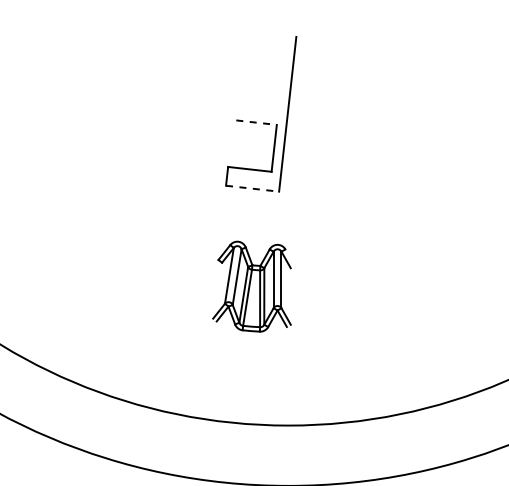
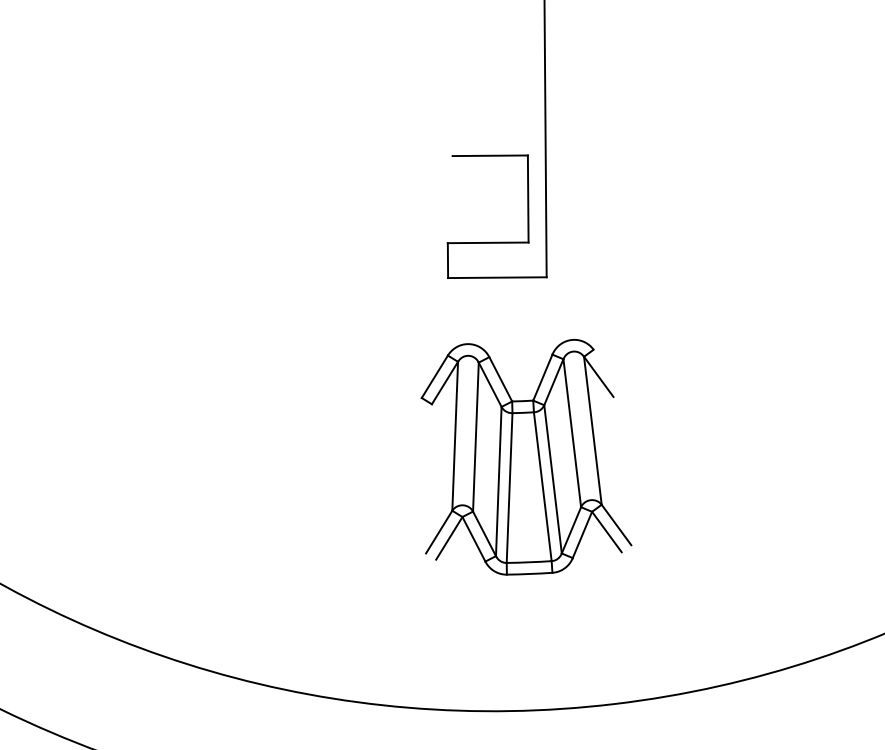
line: (257, 122) -> (491, 155), dashed -> solid
line: (252, 188) -> (497, 277), dashed -> solid
part: (251, 286) -> (516, 457), size x1.43

